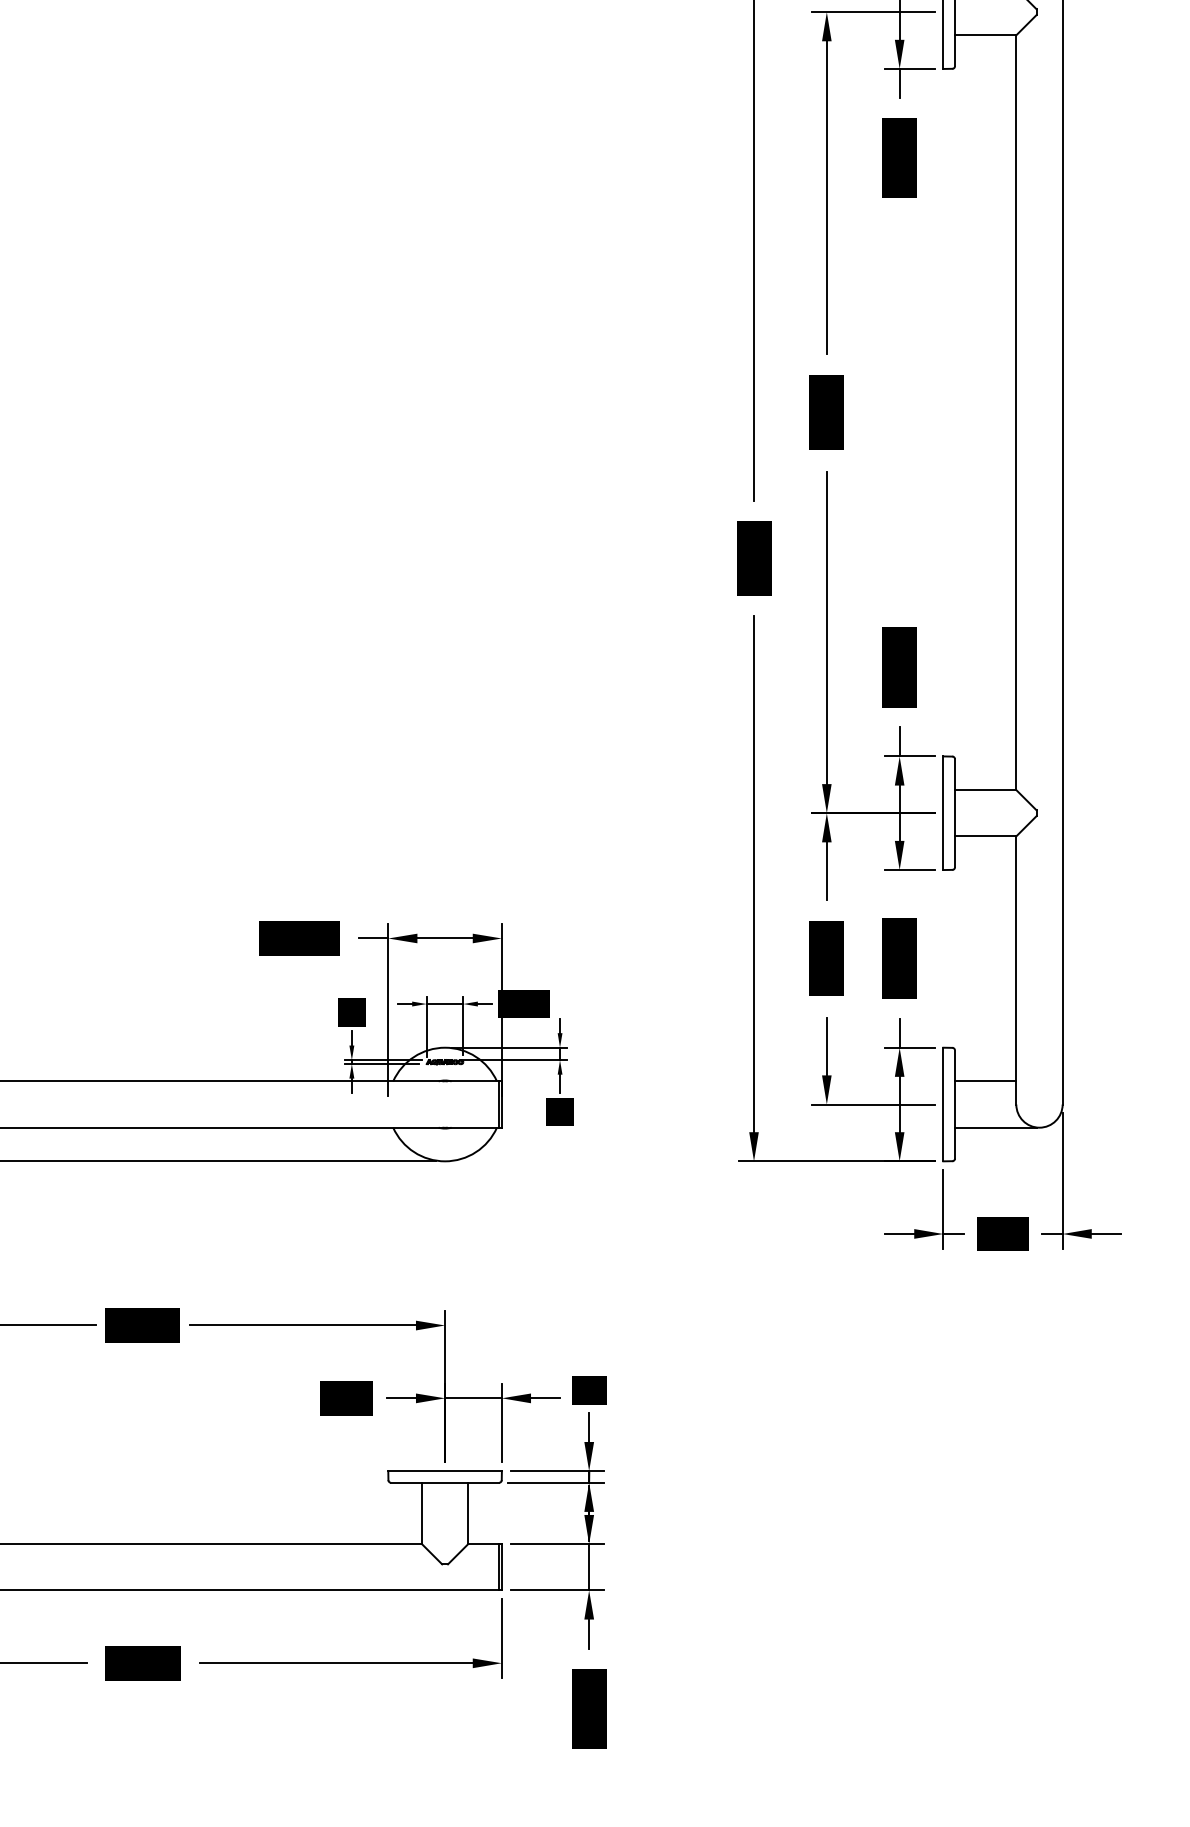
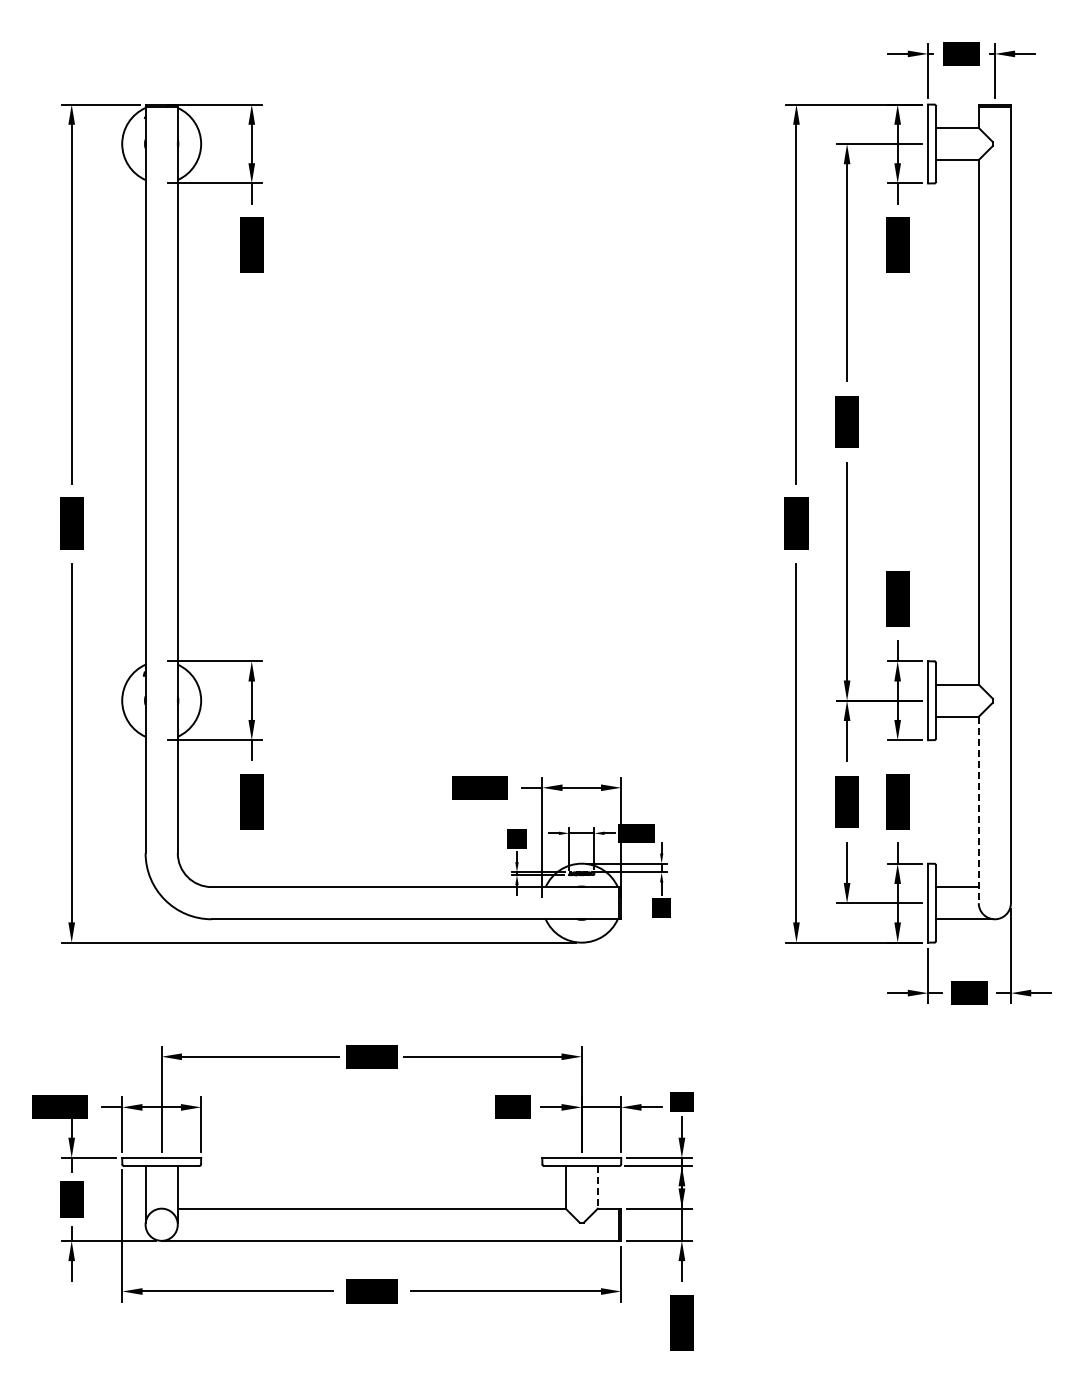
line: (1015, 971) -> (978, 810), solid -> dashed
line: (467, 1513) -> (597, 1187), solid -> dashed

